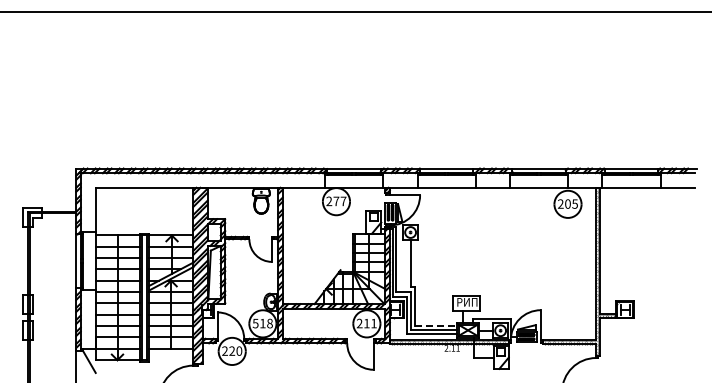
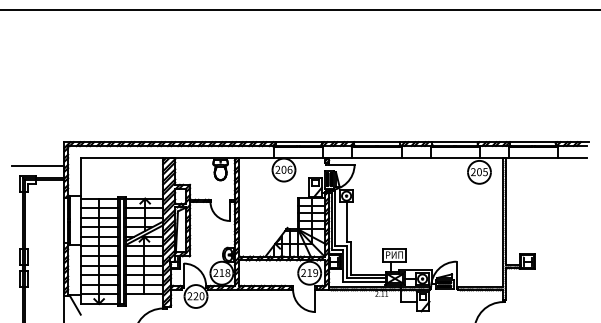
line: (44, 197) -> (37, 166), added
text: (339, 201) -> (286, 169), 277 -> 206
text: (255, 323) -> (215, 272), 518 -> 218
text: (373, 323) -> (315, 272), 211 -> 219
line: (435, 325) -> (367, 274), dashed -> solid

